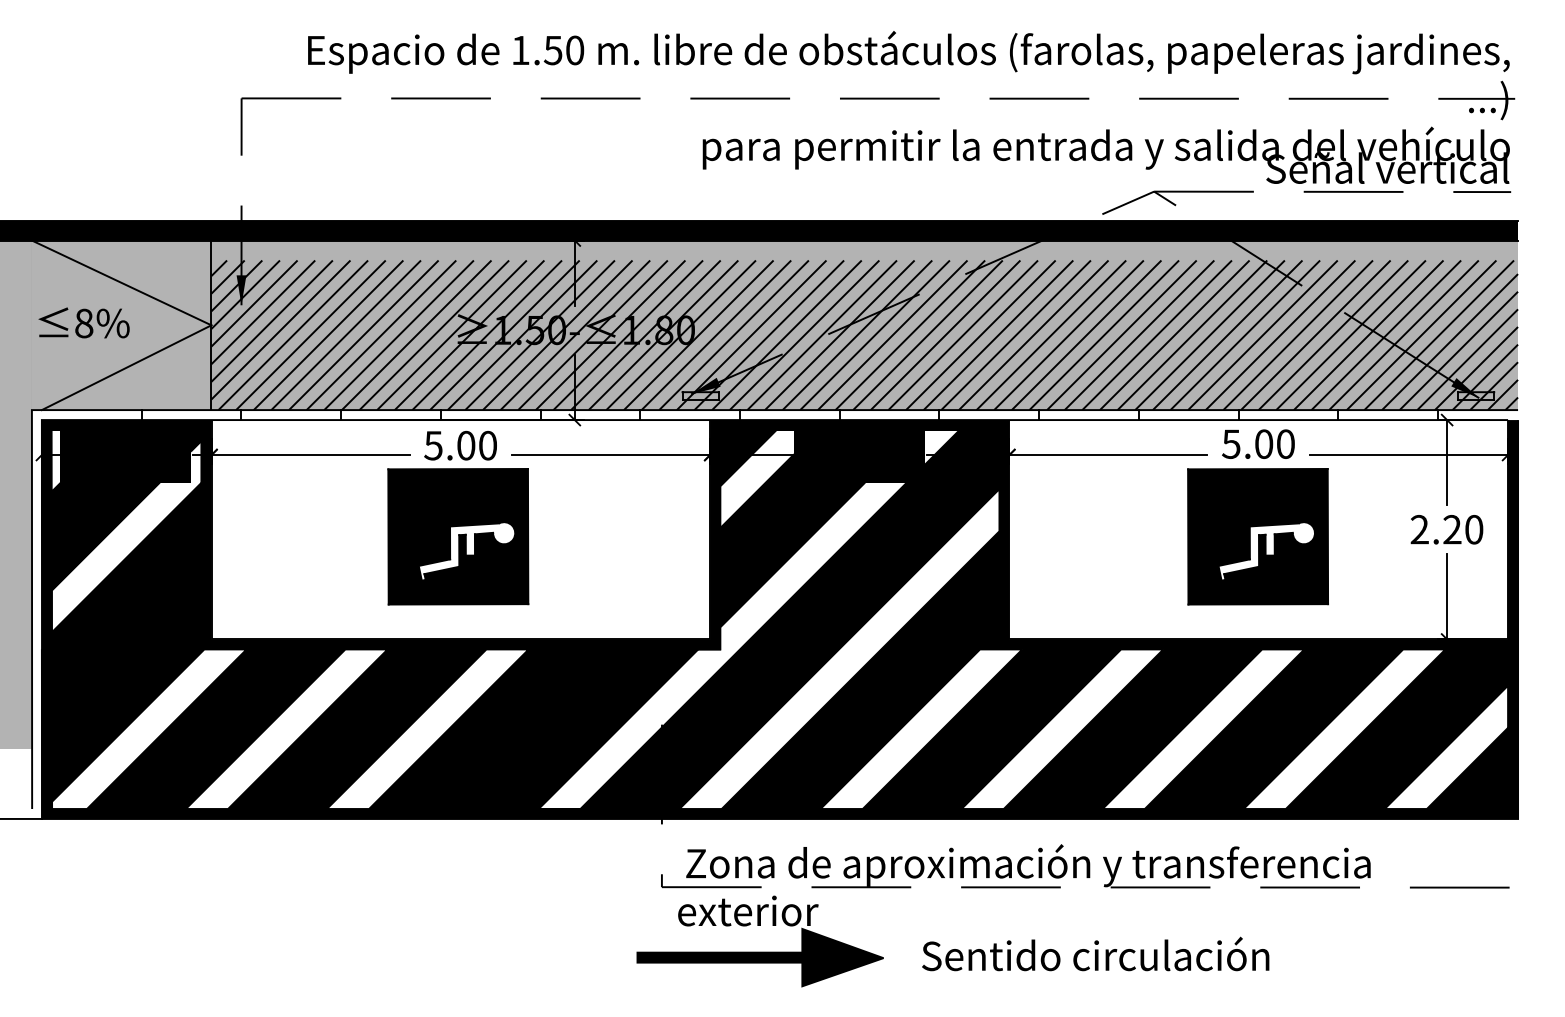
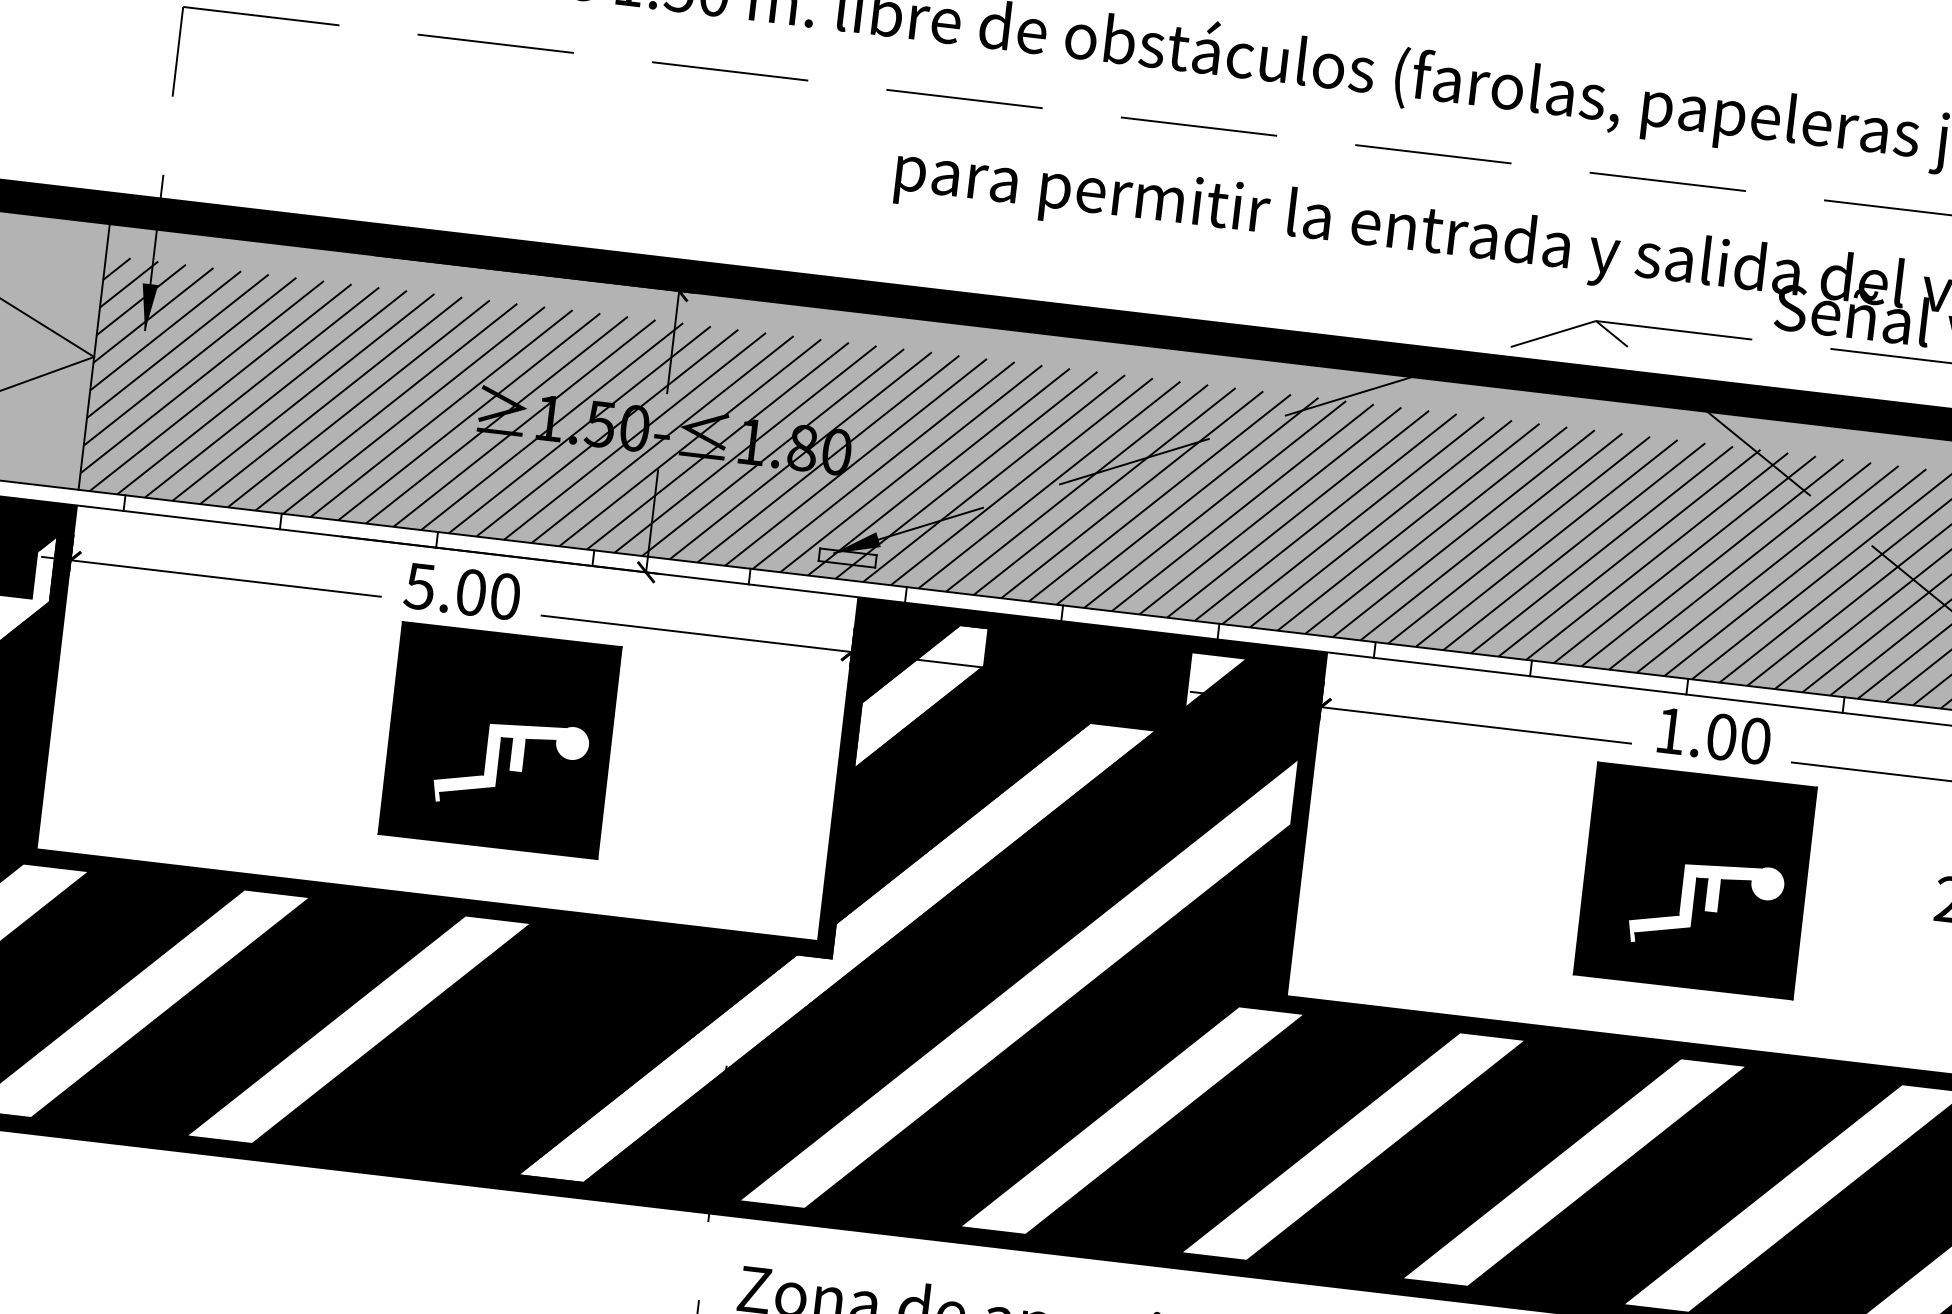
text: (1231, 443) -> (1670, 729), 5.00 -> 1.00
part: (458, 536) -> (500, 740), moved

